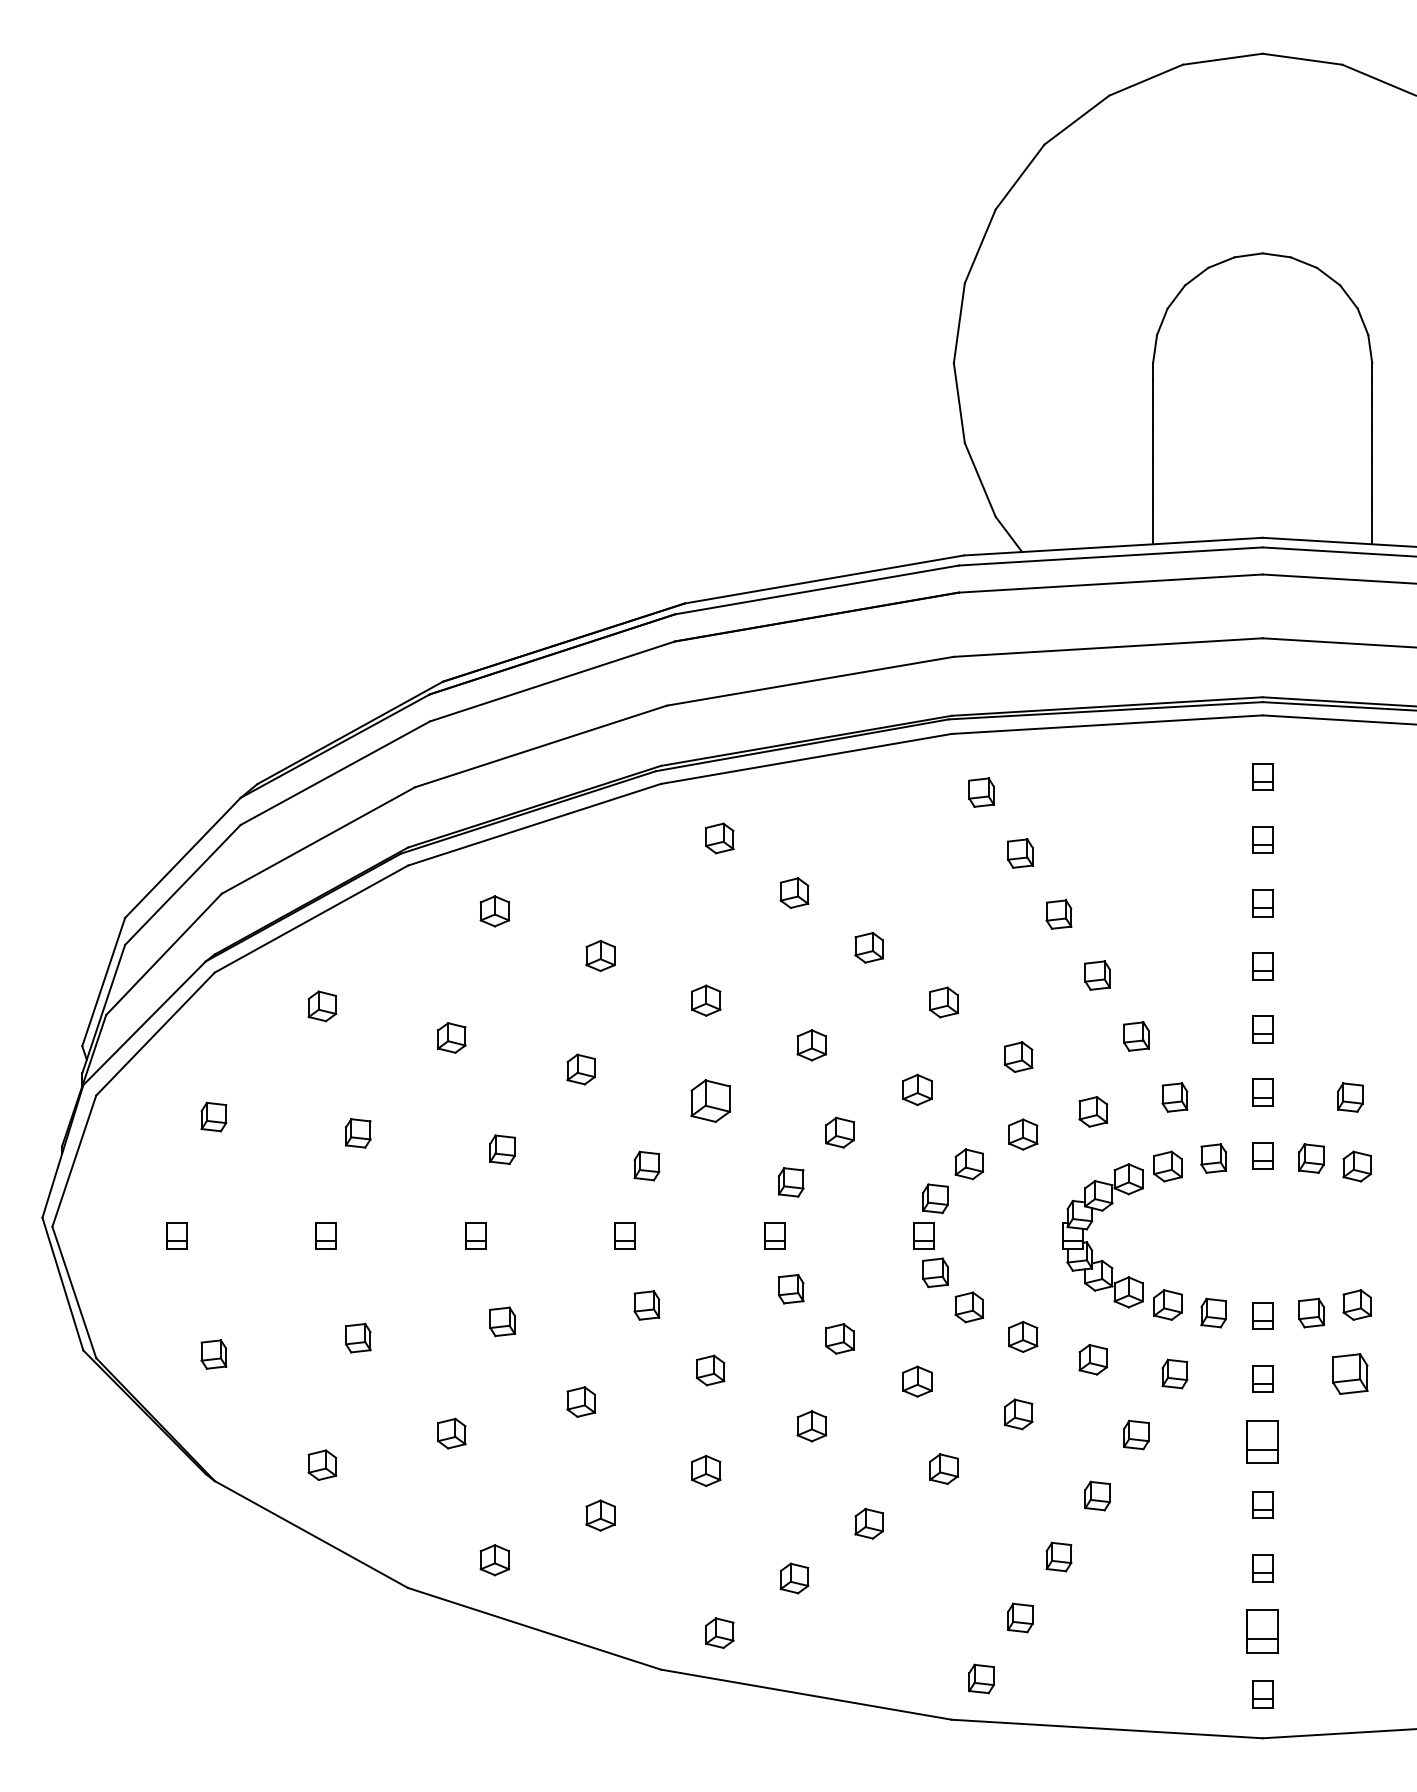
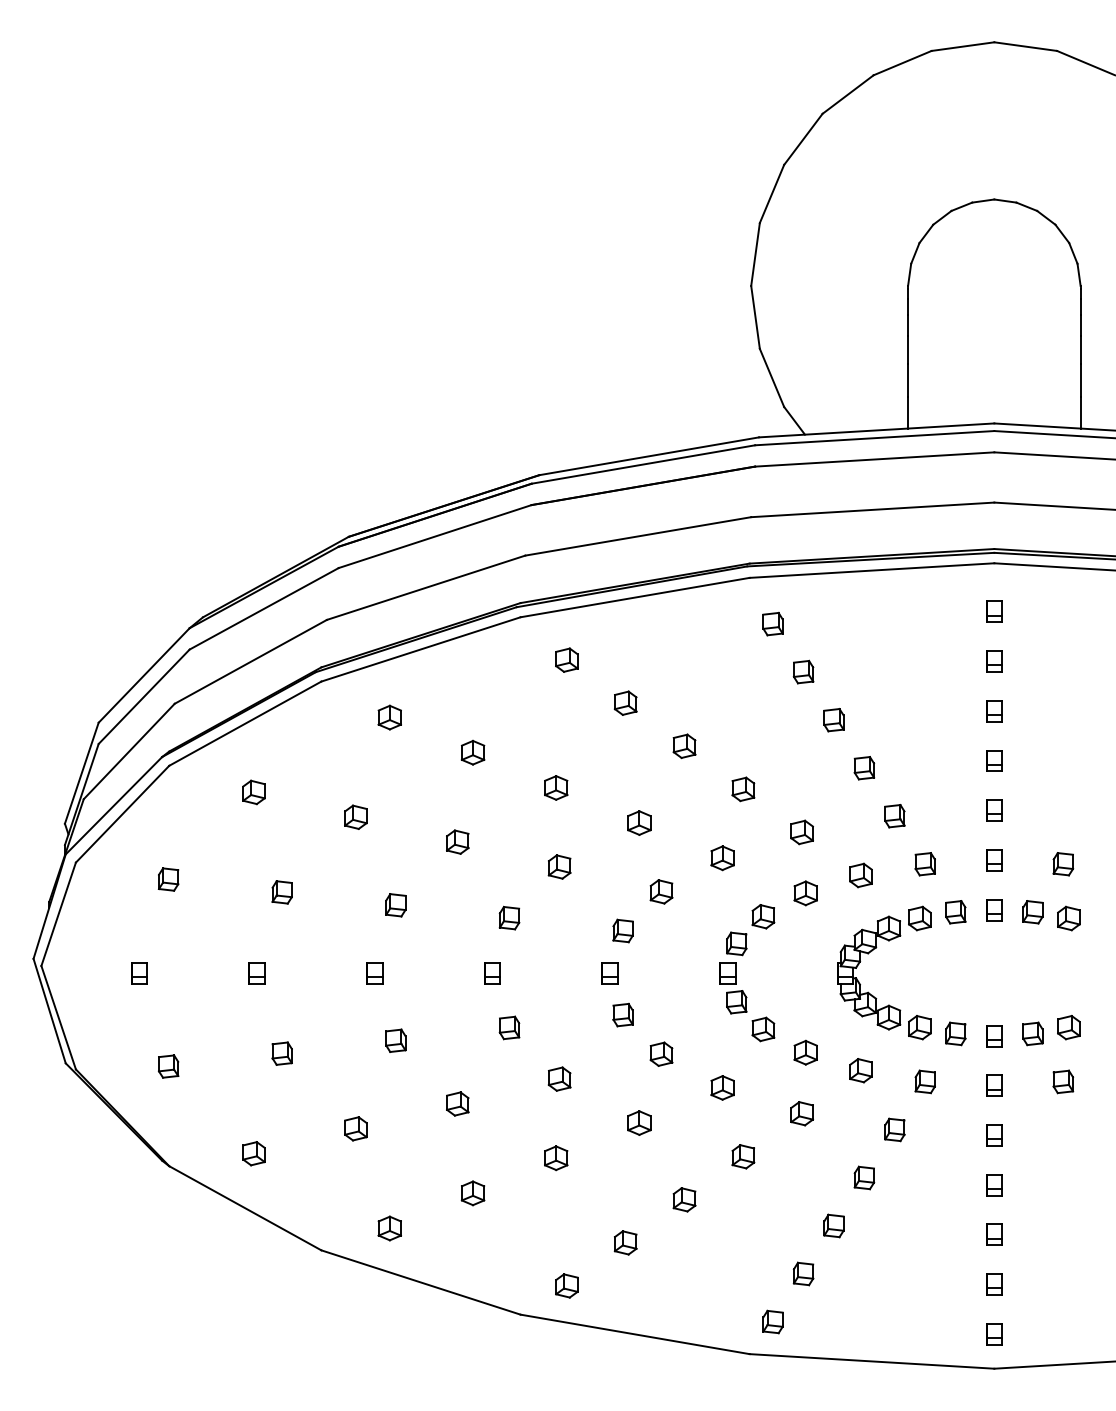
part: (710, 1100) -> (559, 866), size x0.71
part: (1350, 1373) -> (1063, 1081), size x0.71
part: (1262, 1441) -> (994, 1135), size x0.62
part: (1262, 1631) -> (994, 1284), size x0.62

